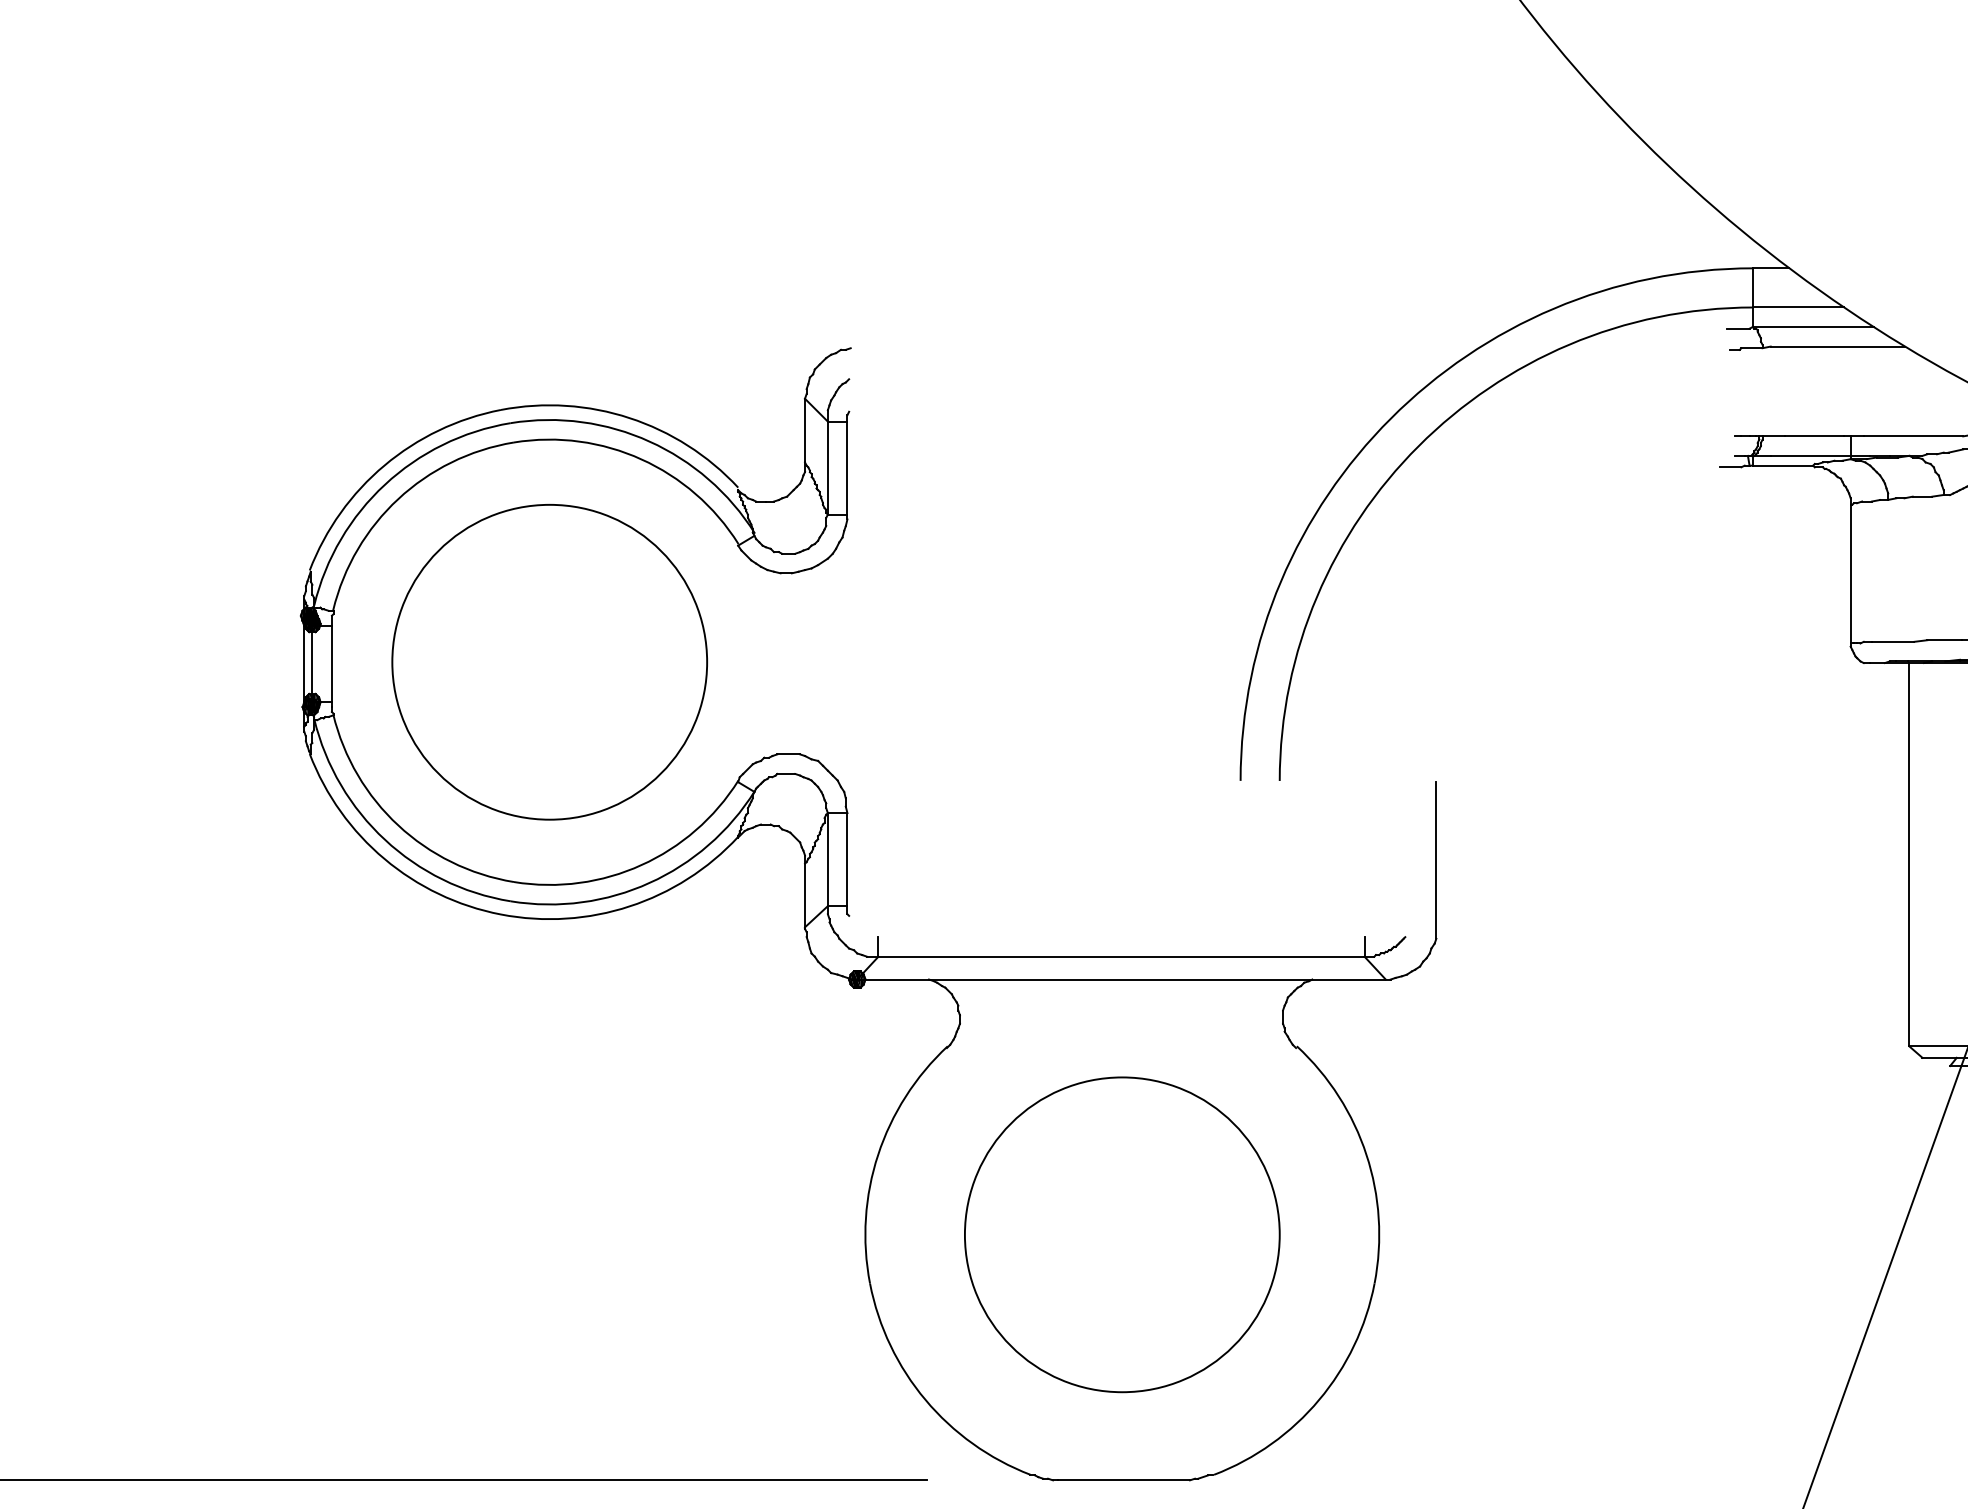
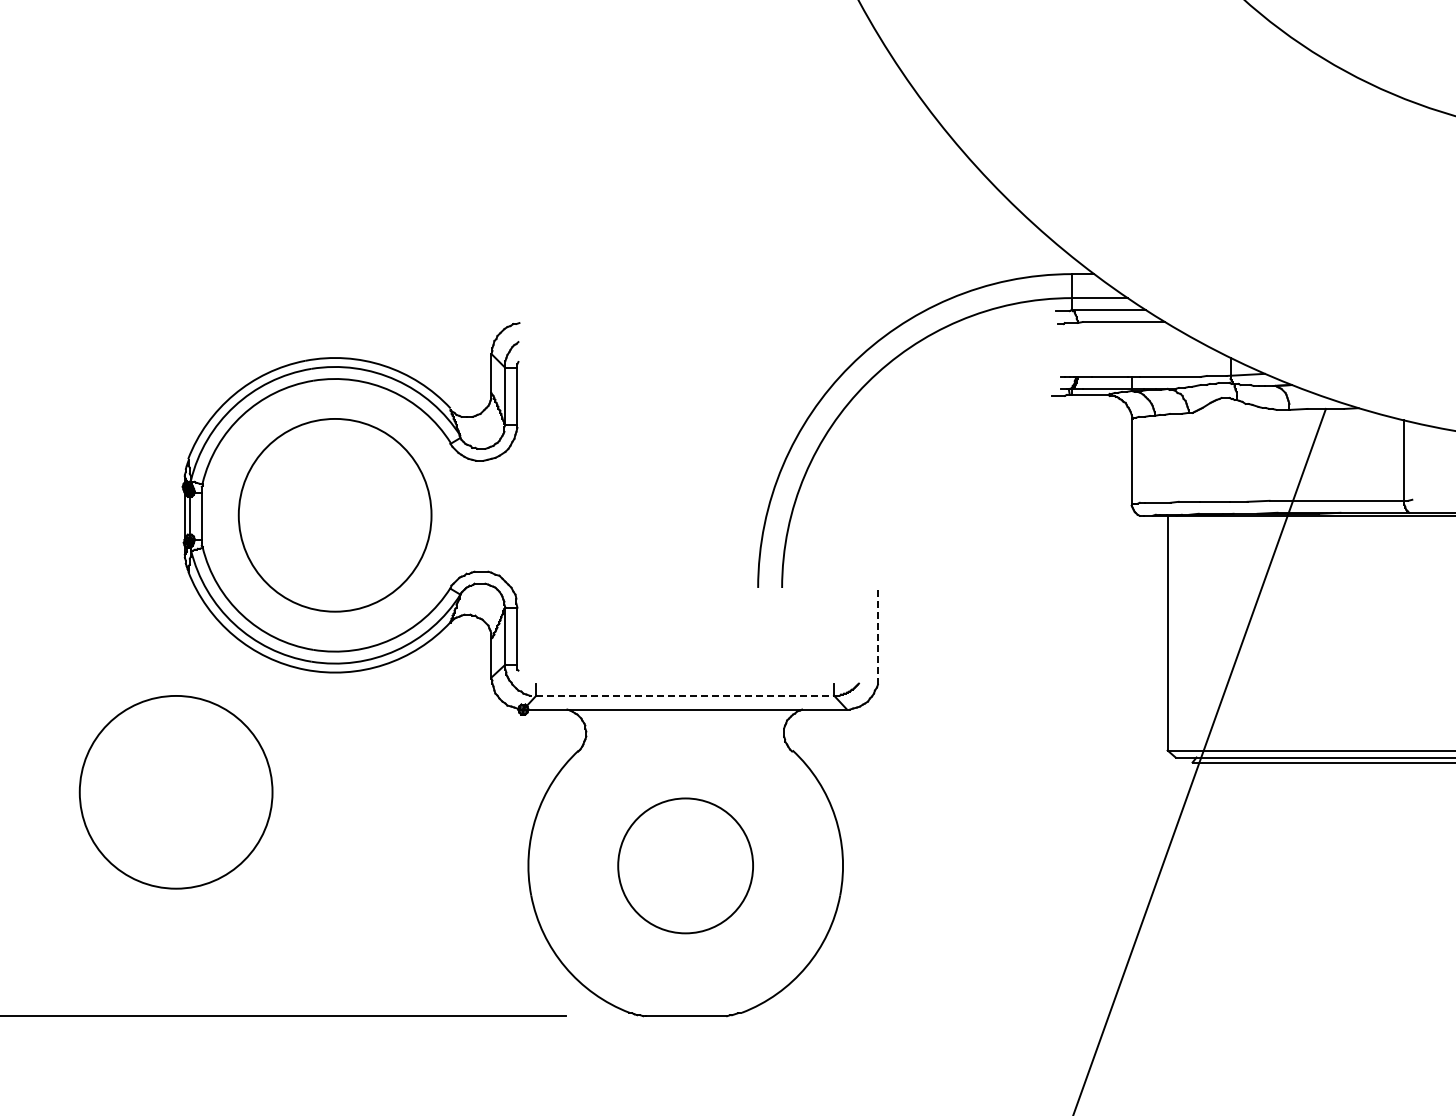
line: (1435, 860) -> (877, 636), solid -> dashed
line: (1120, 956) -> (684, 695), solid -> dashed
part: (288, 1114) -> (175, 792), added
part: (1121, 1234) -> (685, 865), size x0.7

